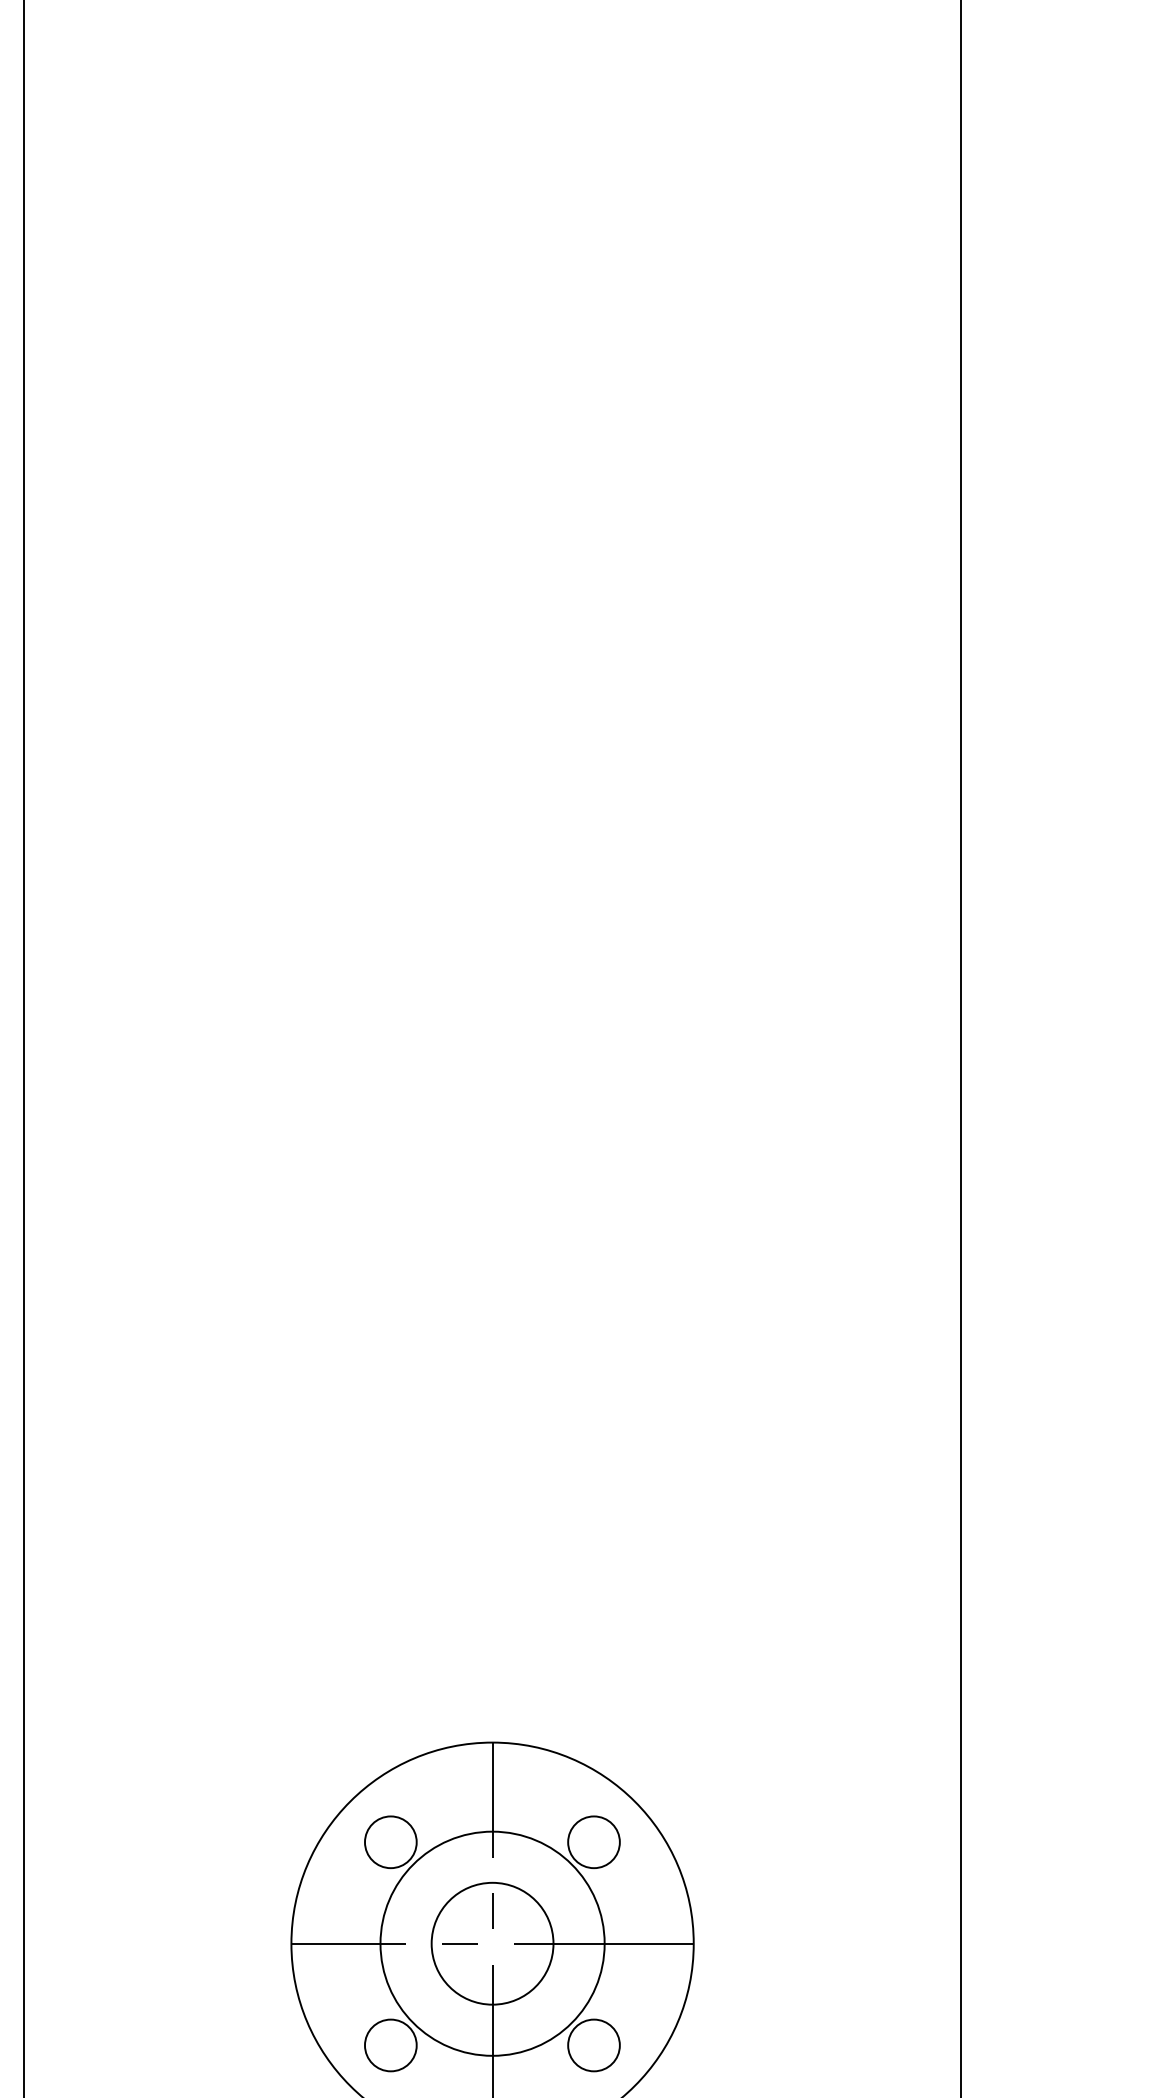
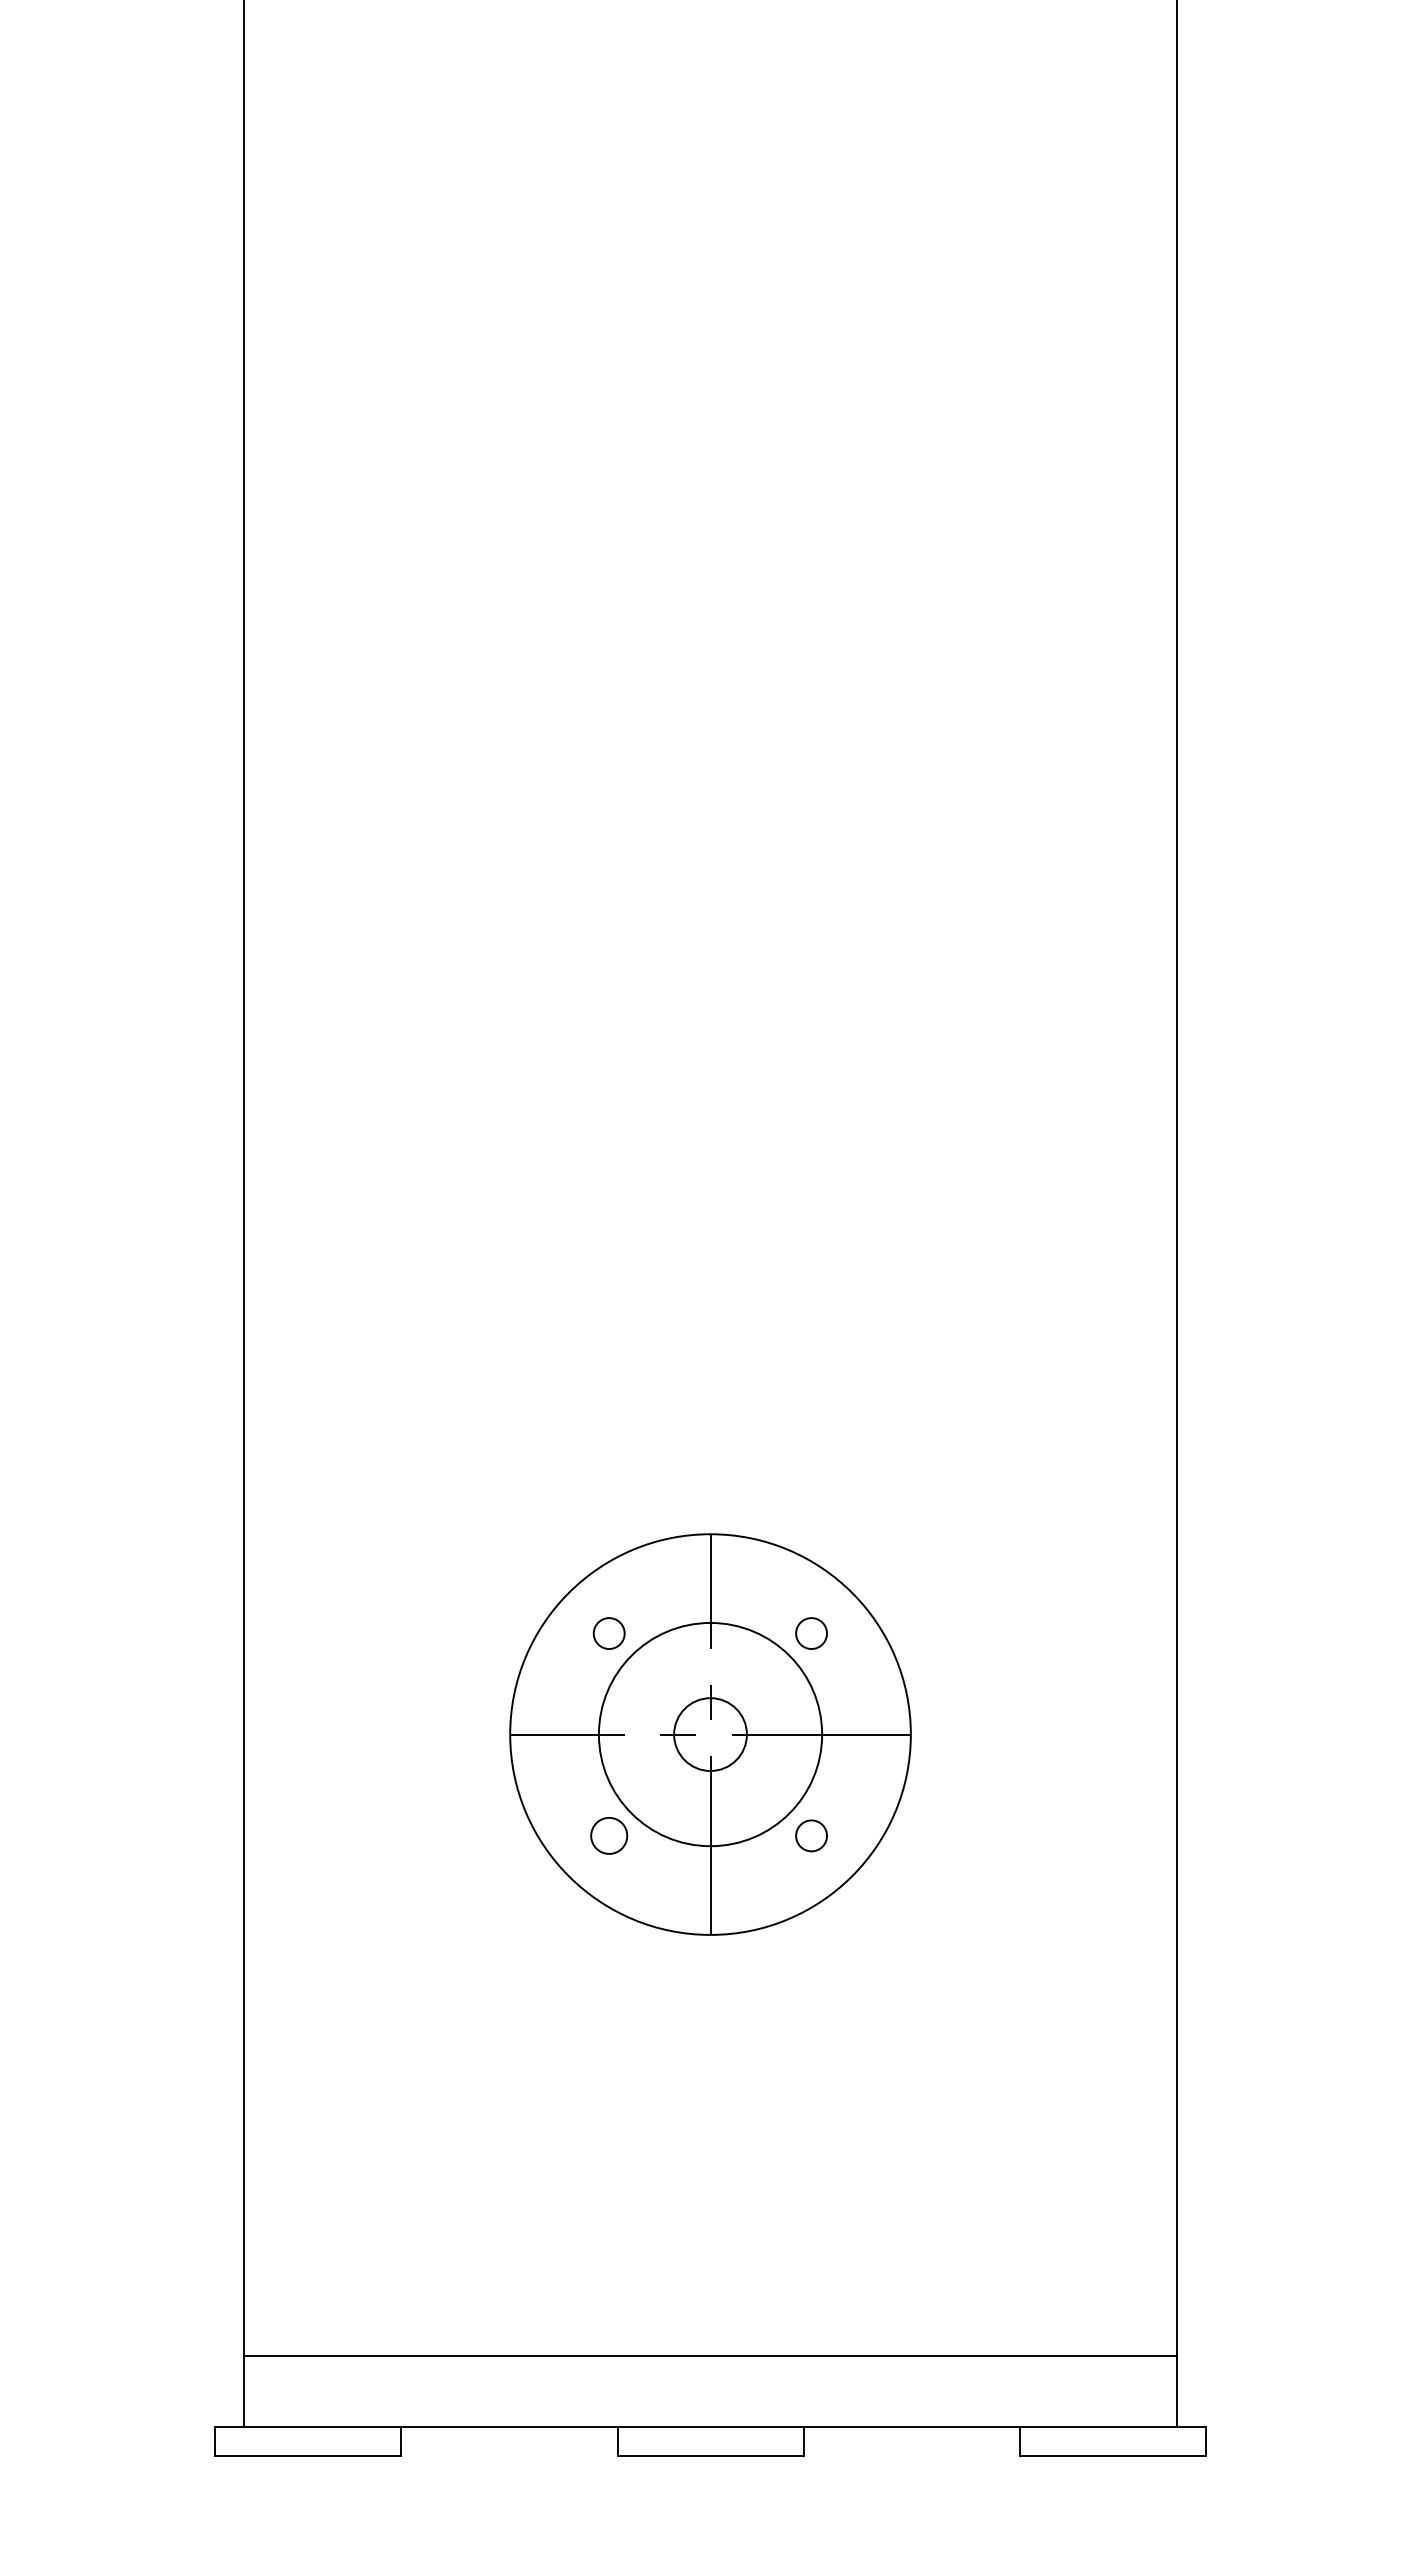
circle: (390, 1842) -> (608, 1633), size x0.6
circle: (593, 1842) -> (811, 1633), size x0.6
circle: (492, 1943) -> (710, 1734), size x0.6
circle: (390, 2045) -> (608, 1835), size x0.7
circle: (593, 2045) -> (811, 1835), size x0.6

